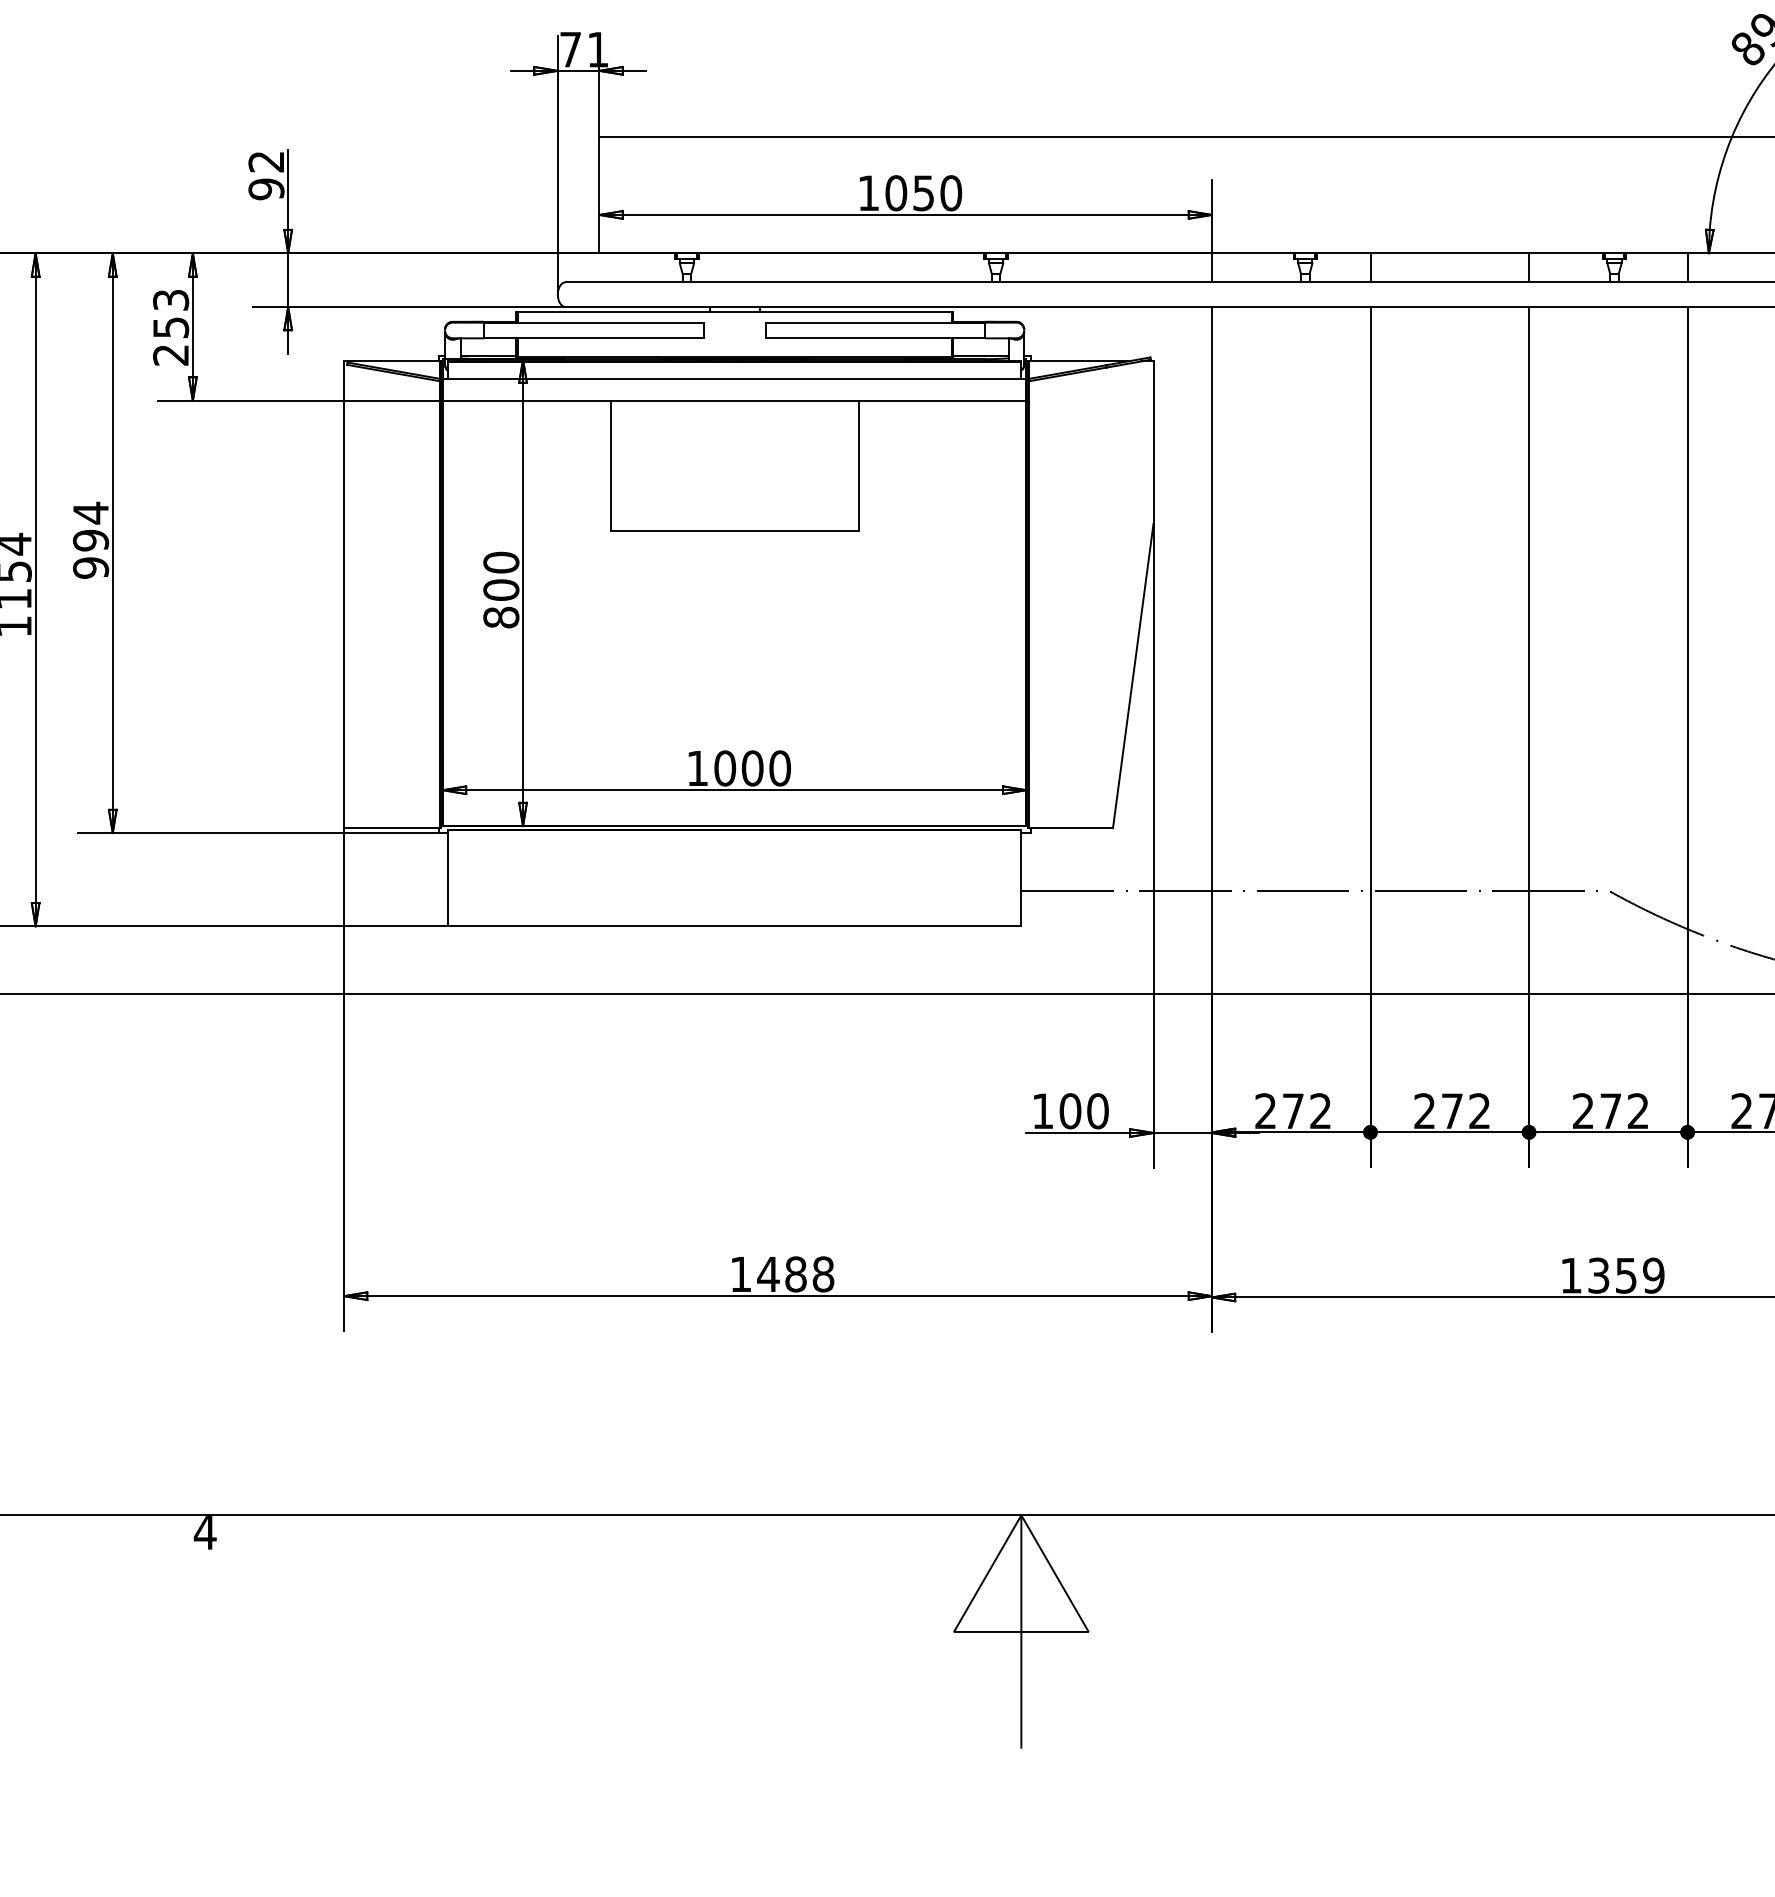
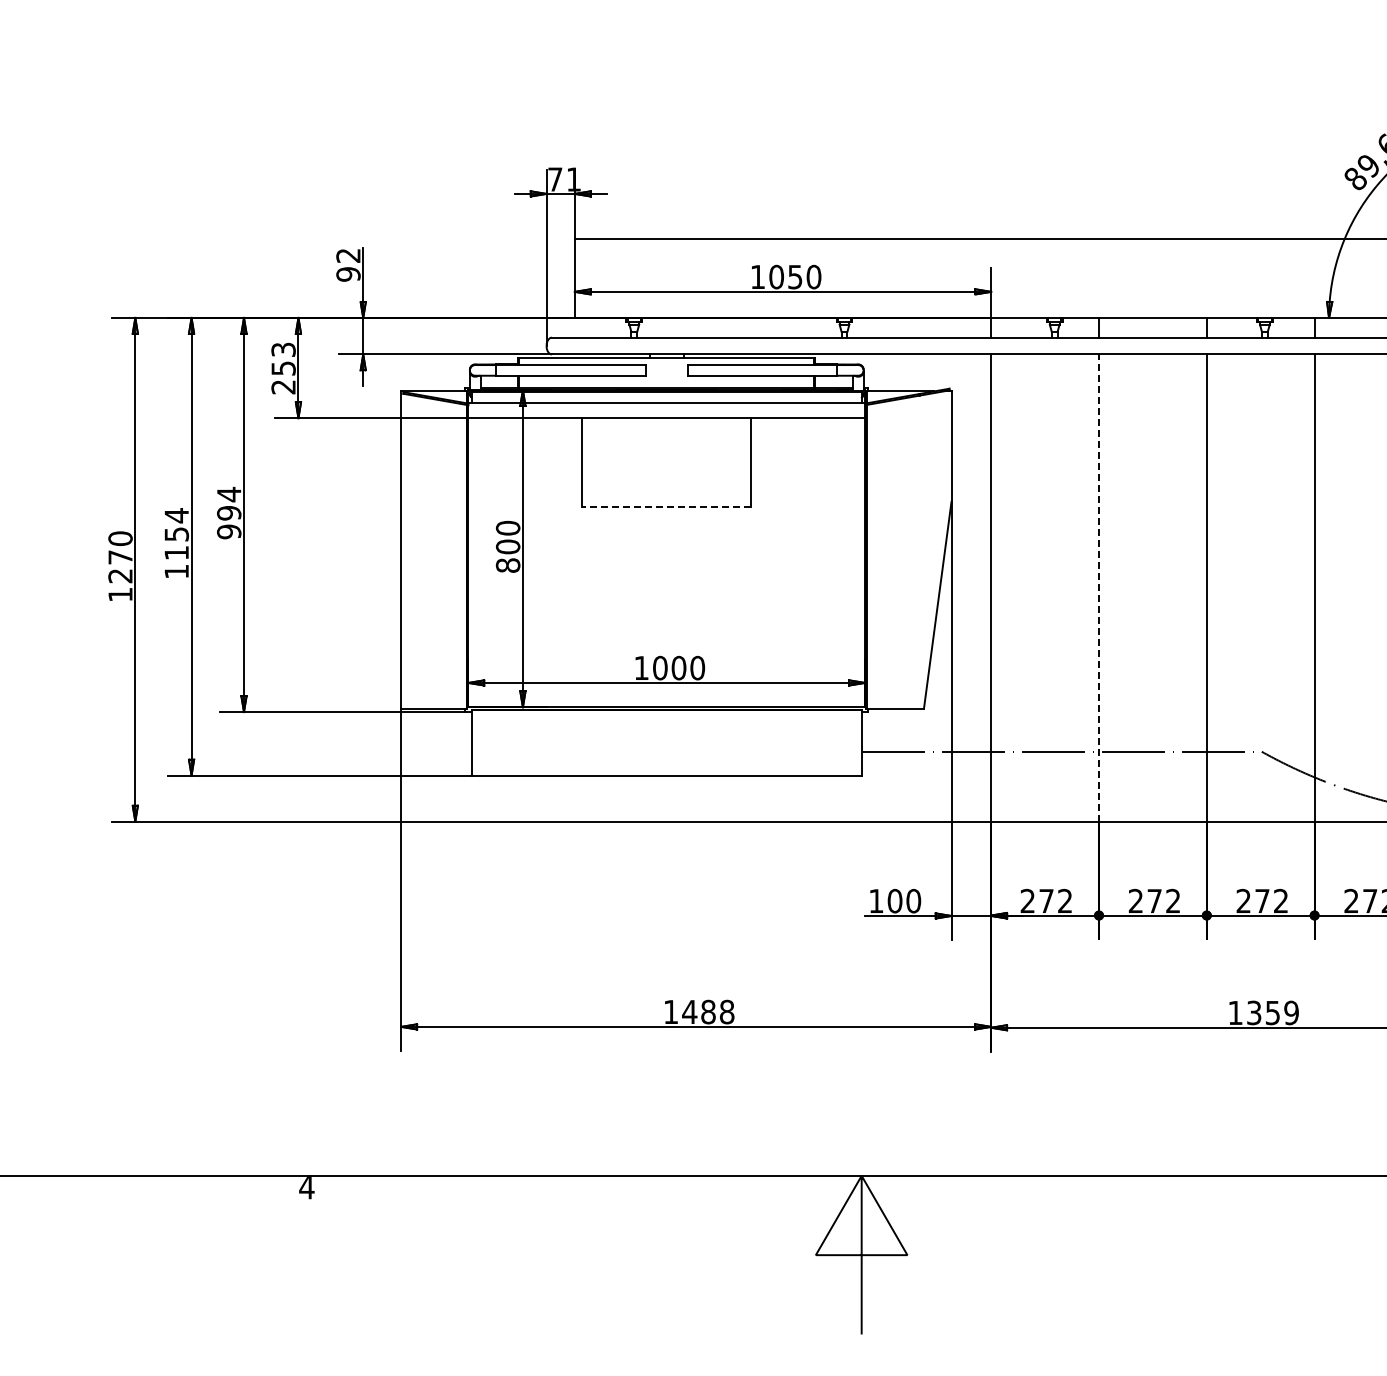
line: (734, 530) -> (666, 506), solid -> dashed
line: (1371, 651) -> (1099, 588), solid -> dashed

